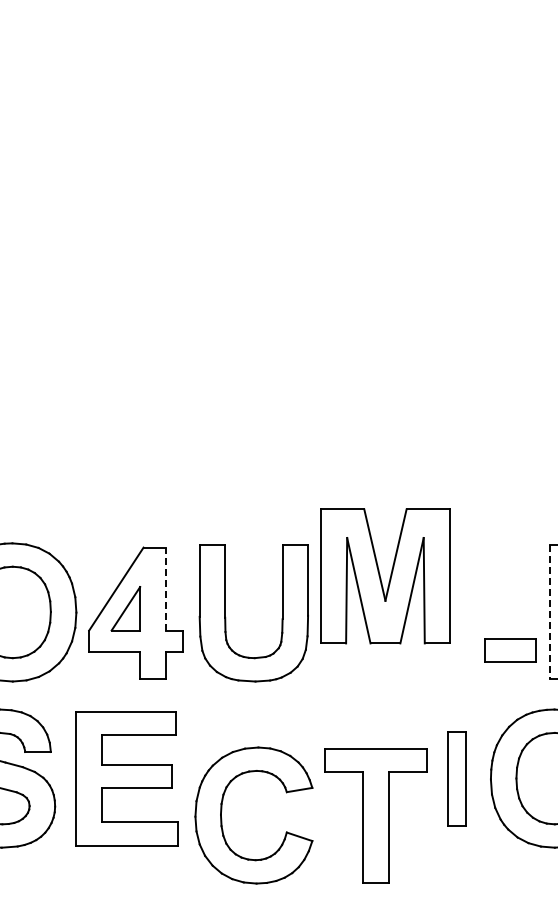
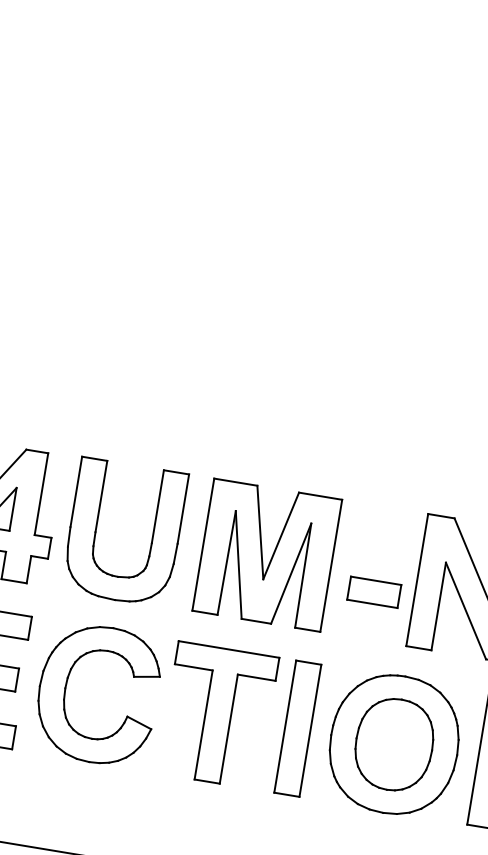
part: (385, 576) -> (267, 555), moved
line: (165, 588) -> (41, 493), dashed -> solid
line: (550, 612) -> (417, 580), dashed -> solid
part: (510, 650) -> (374, 592), moved
part: (456, 778) -> (297, 728), size x1.43
part: (375, 815) -> (217, 715), moved
part: (222, 819) -> (66, 693), moved

